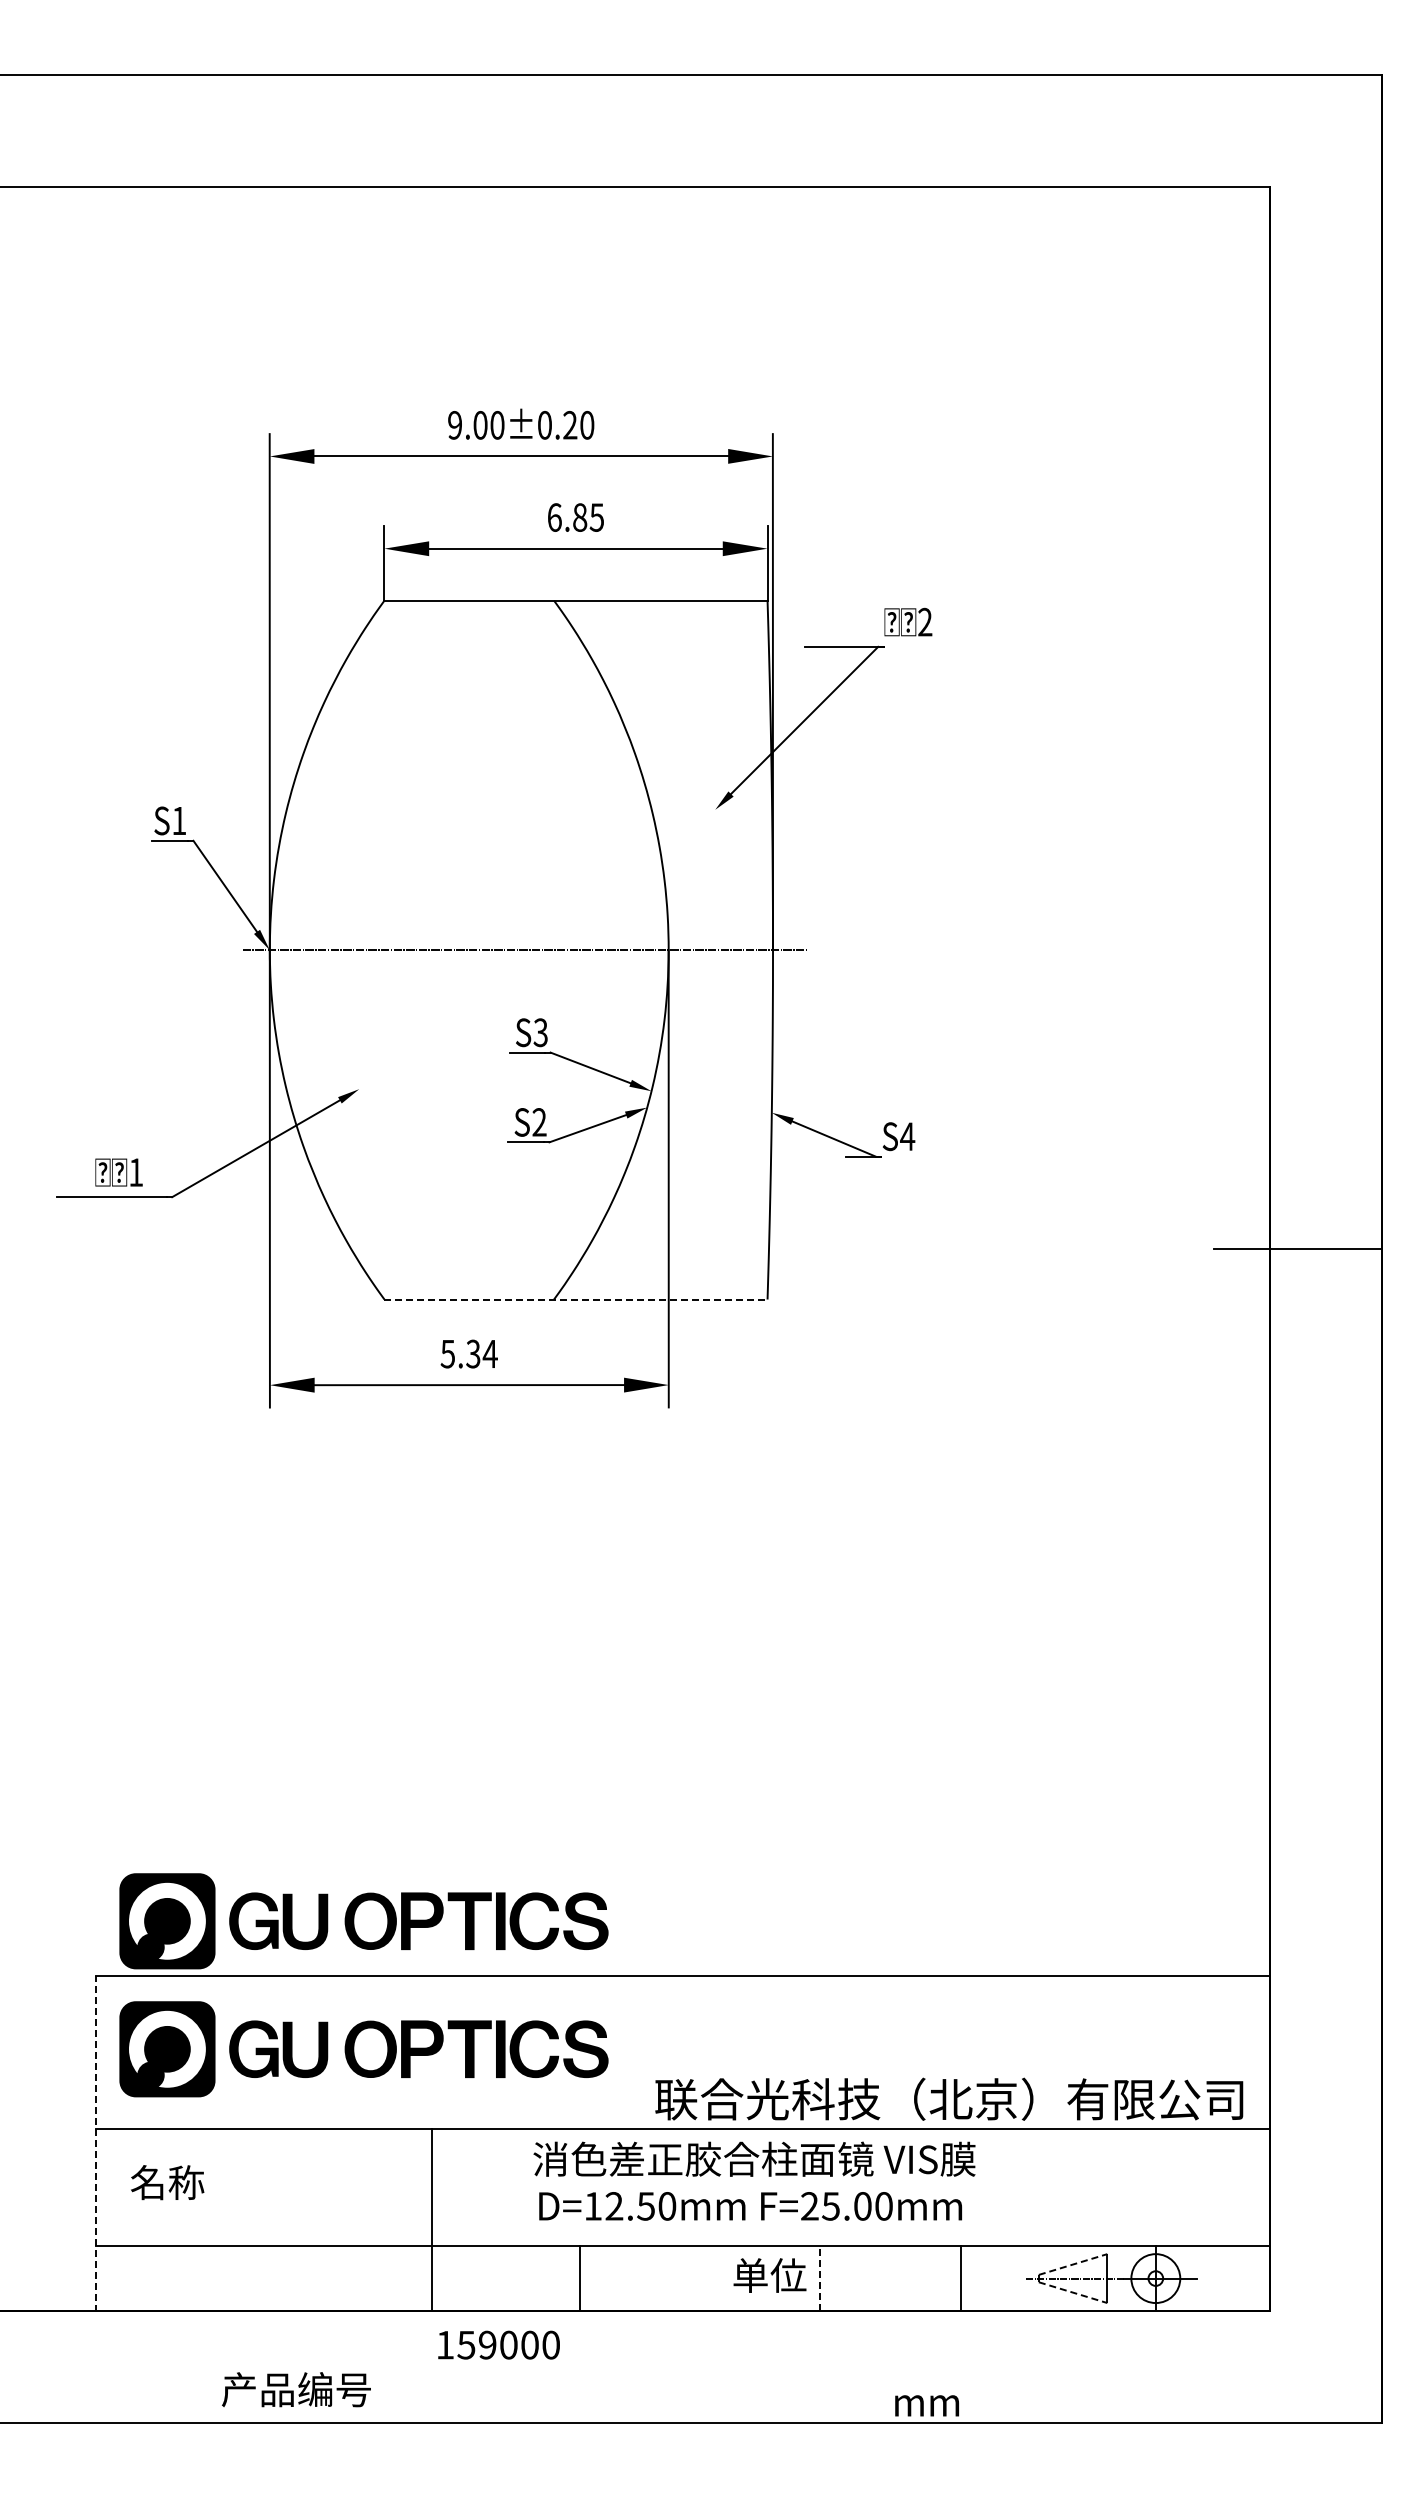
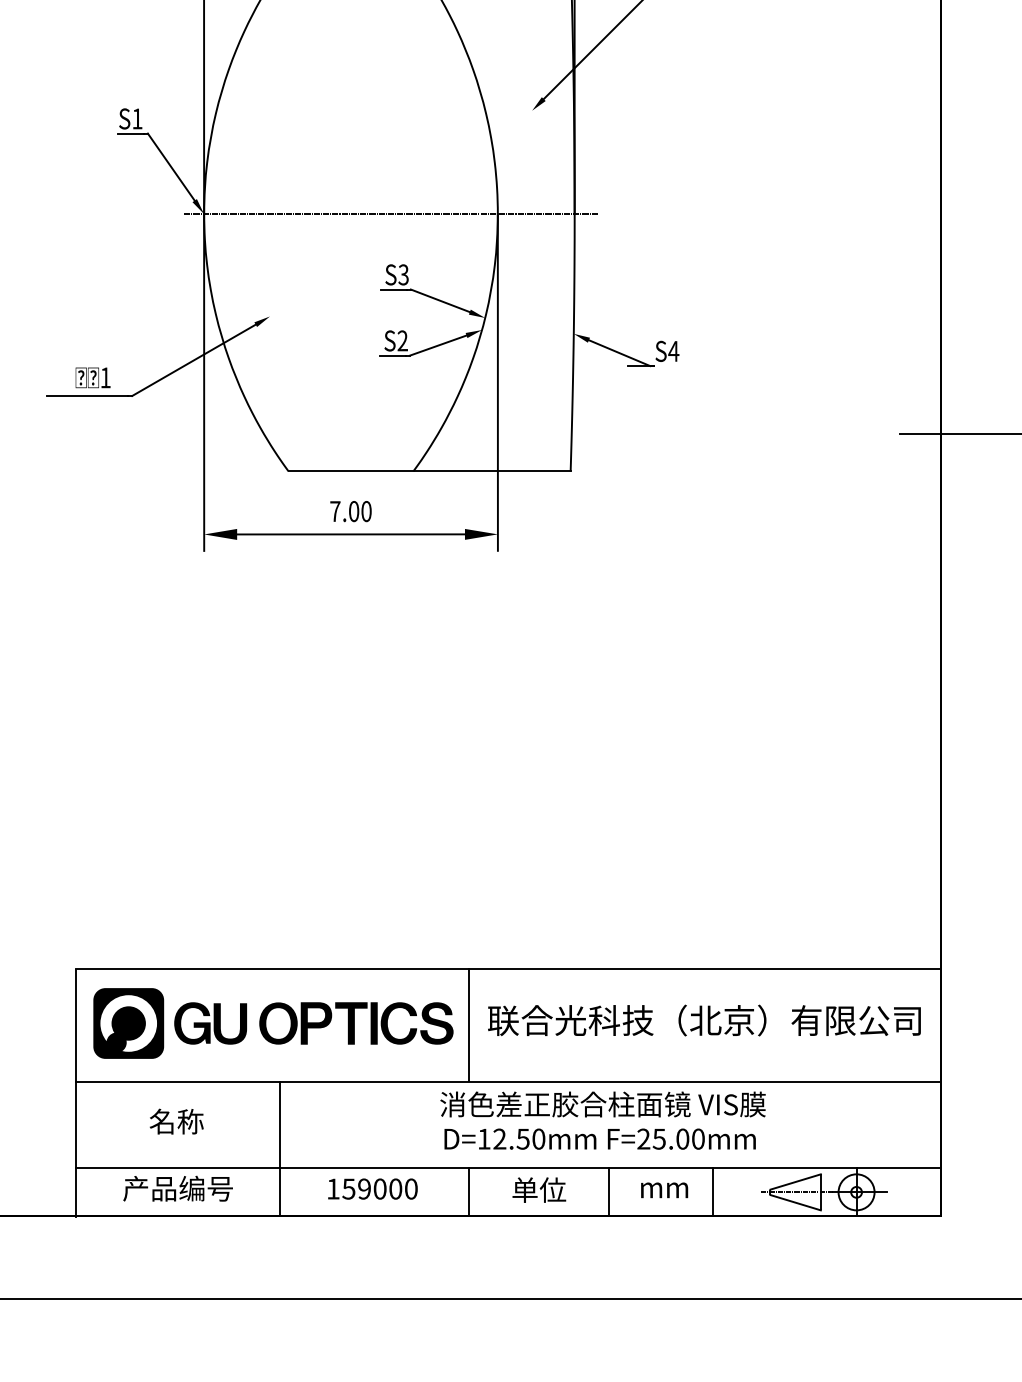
line: (576, 1299) -> (429, 471), dashed -> solid
text: (468, 1353) -> (350, 511), 5.34 -> 7.00
part: (363, 1921) -> (273, 929), removed
line: (628, 2051) -> (468, 1025), added
text: (949, 2098) -> (704, 1019), moved
line: (96, 2144) -> (76, 1093), dashed -> solid
text: (754, 2180) -> (603, 1120), moved
text: (167, 2182) -> (176, 1121), moved
line: (432, 2219) -> (280, 1148), moved
line: (1073, 2264) -> (795, 1181), dashed -> solid
text: (769, 2275) -> (538, 1190), moved
line: (579, 2278) -> (468, 1192), moved
line: (820, 2278) -> (609, 1192), dashed -> solid
line: (1073, 2292) -> (795, 1202), dashed -> solid
text: (498, 2344) -> (372, 1188), moved
text: (296, 2389) -> (178, 1188), moved
text: (926, 2405) -> (664, 1190), moved

